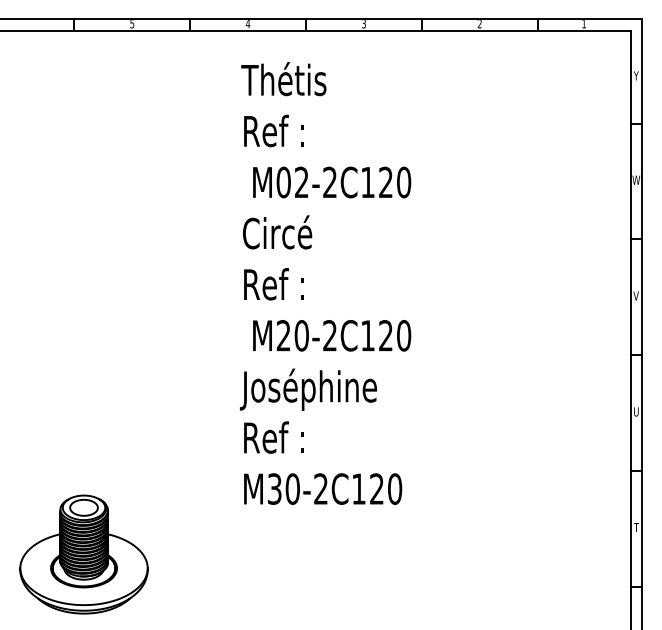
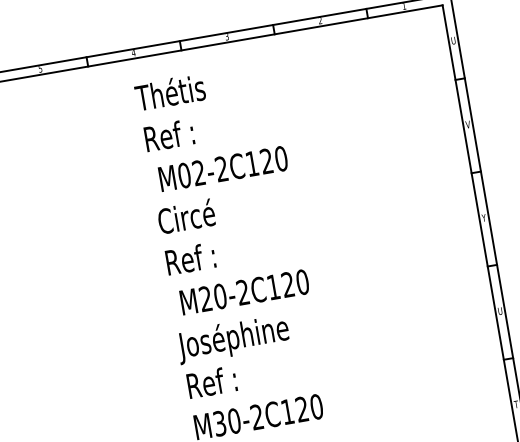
text: (636, 76) -> (453, 41), Y -> U
text: (636, 179) -> (468, 124), W -> V
text: (635, 295) -> (483, 217), V -> Y

